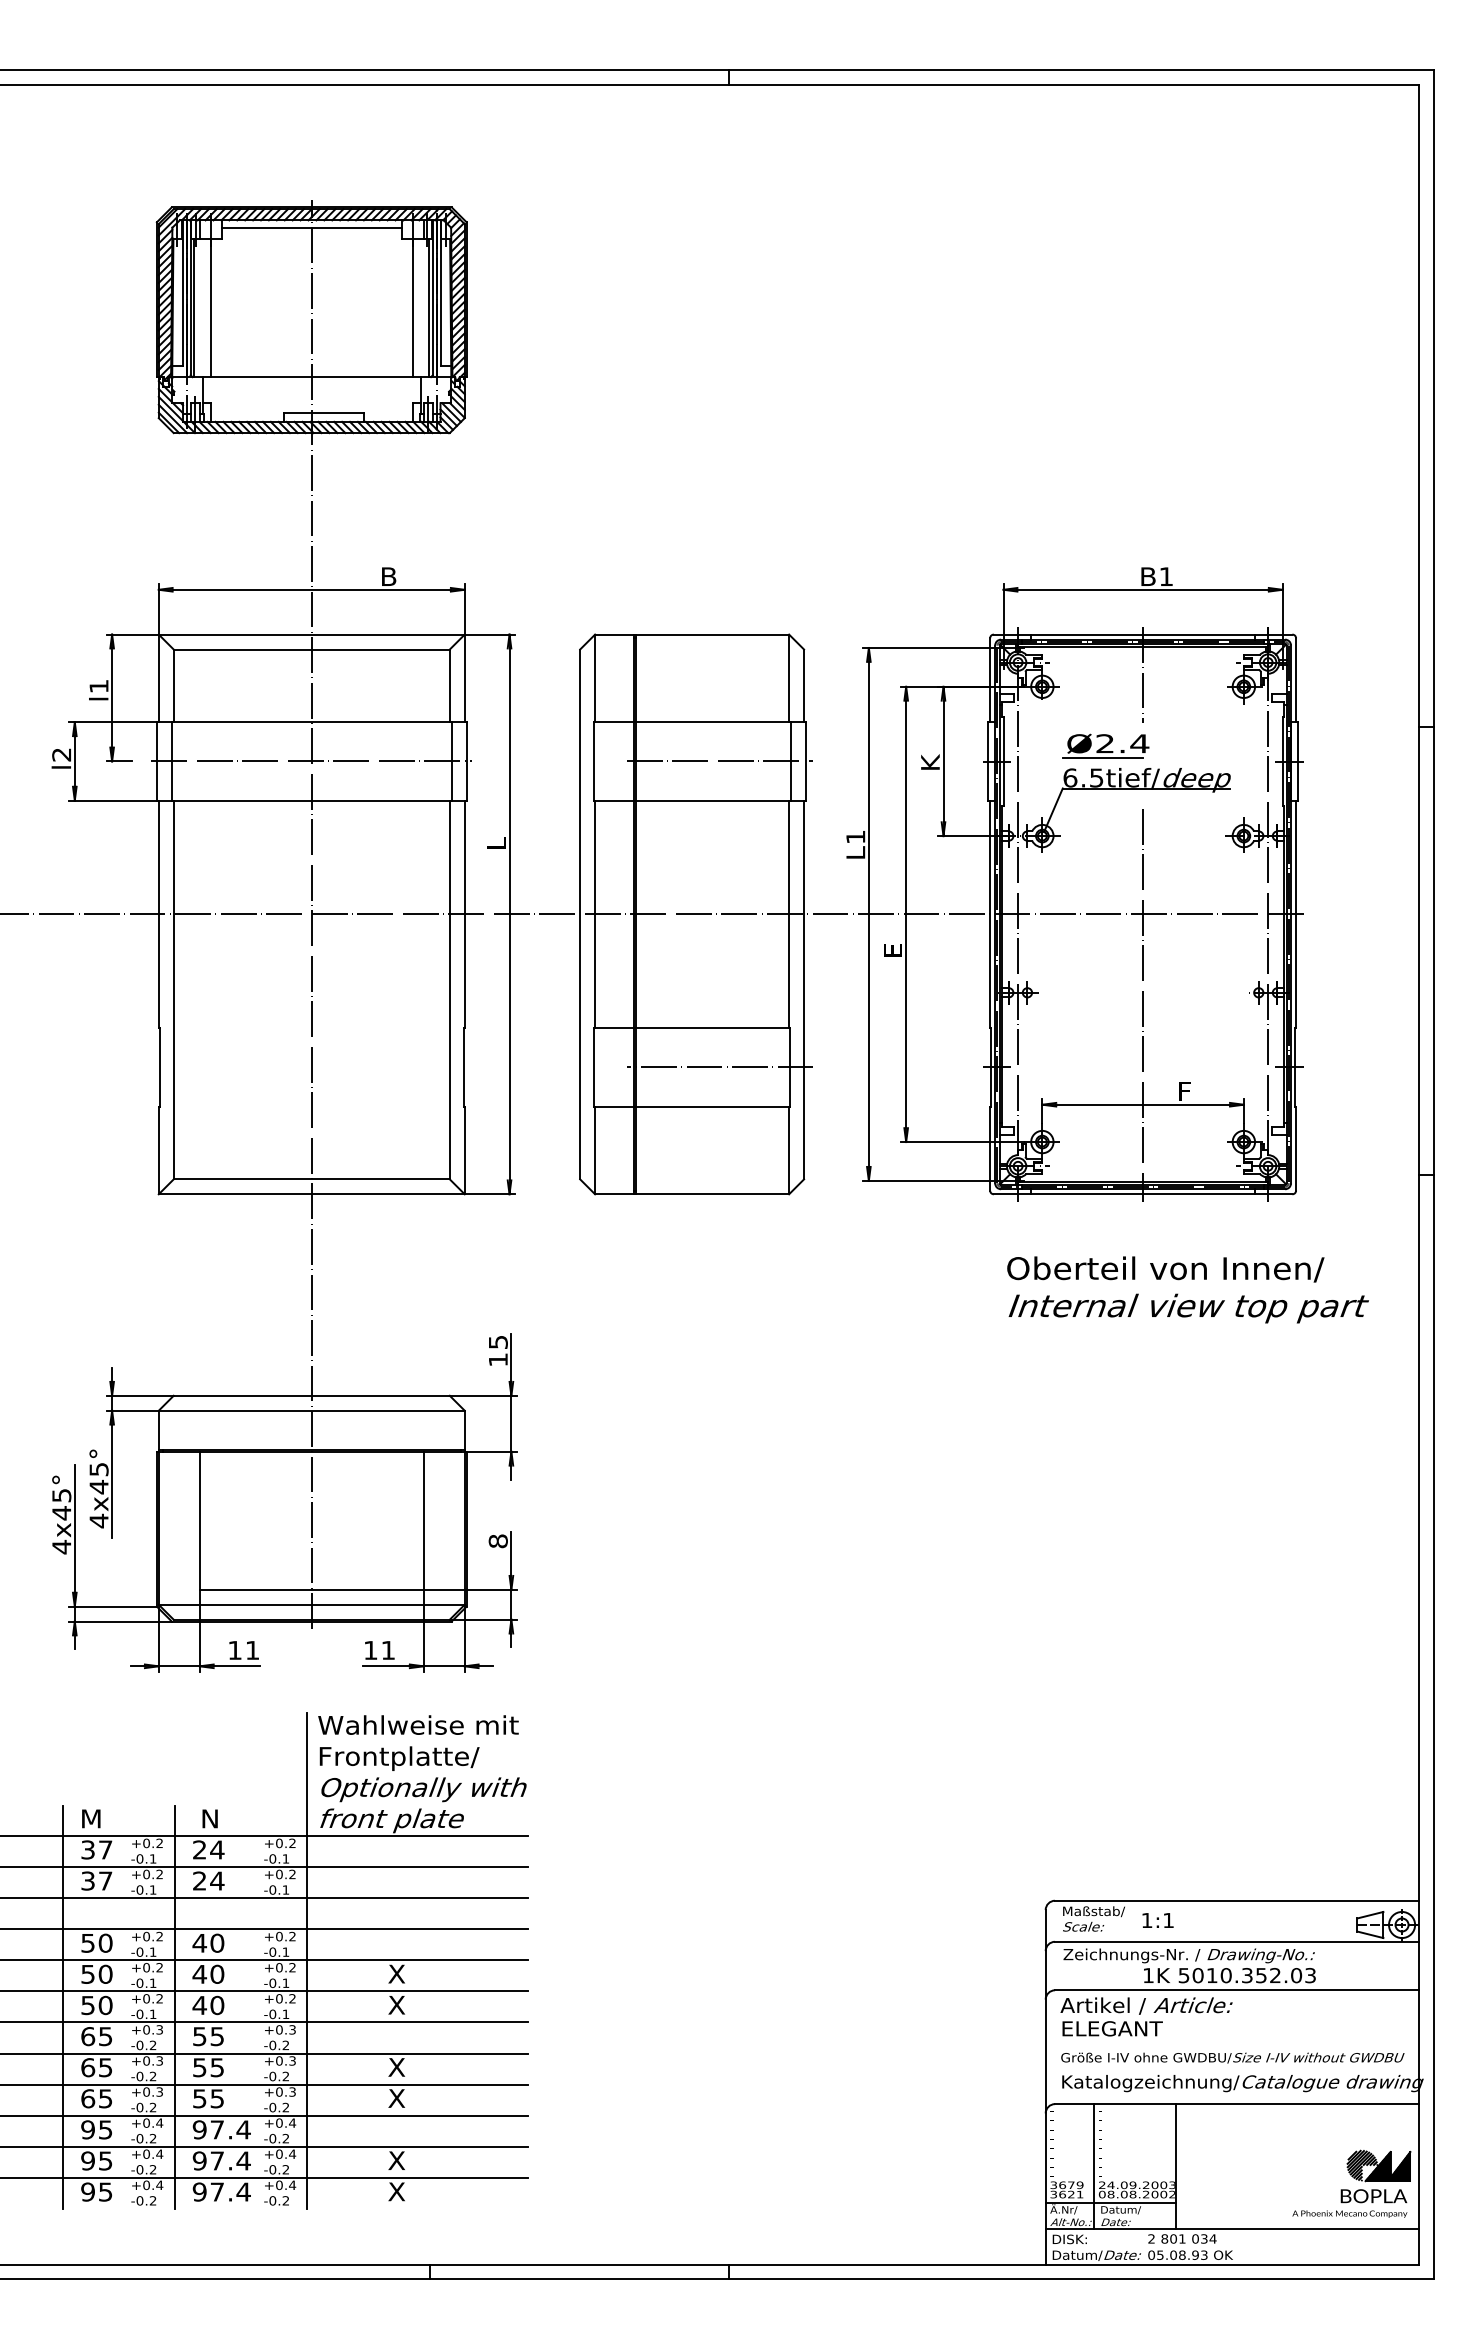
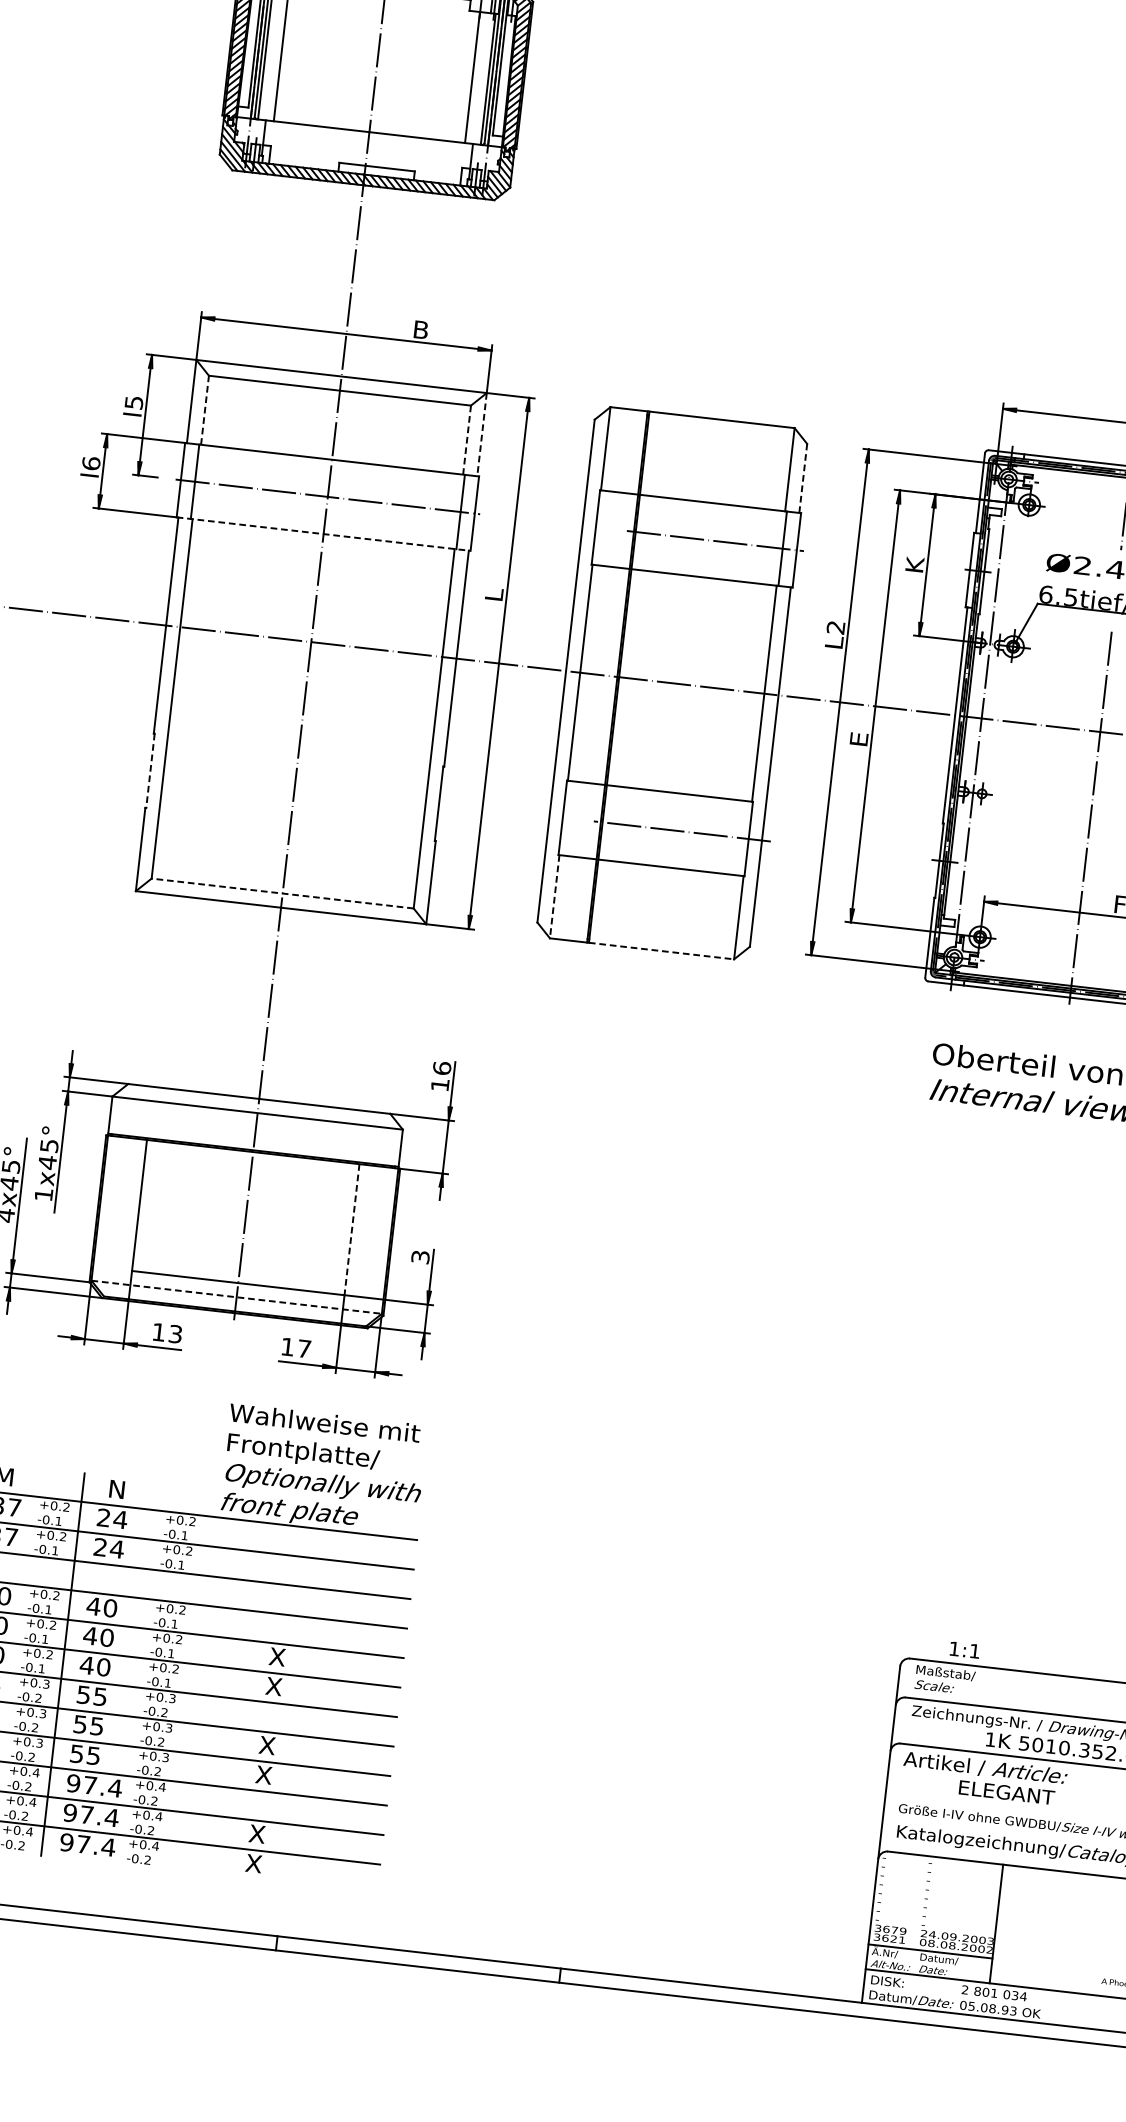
line: (464, 678) -> (481, 434), solid -> dashed
line: (173, 685) -> (204, 409), solid -> dashed
line: (804, 685) -> (803, 478), solid -> dashed
text: (98, 686) -> (133, 402), l1 -> l5
line: (449, 686) -> (466, 440), solid -> dashed
text: (61, 754) -> (91, 463), l2 -> l6
line: (1102, 758) -> (1078, 579), removed
line: (311, 800) -> (323, 533), solid -> dashed
text: (855, 837) -> (835, 627), L1 -> L2
line: (159, 1067) -> (150, 770), solid -> dashed
line: (595, 1150) -> (555, 896), solid -> dashed
line: (311, 1179) -> (282, 893), solid -> dashed
line: (713, 1194) -> (662, 951), solid -> dashed
text: (497, 1342) -> (441, 1068), 15 -> 16
text: (98, 1520) -> (43, 1194), 4x45° -> 1x45°
line: (423, 1521) -> (351, 1230), solid -> dashed
text: (497, 1541) -> (419, 1257), 8 -> 3
line: (311, 1604) -> (236, 1296), solid -> dashed
text: (252, 1650) -> (175, 1334), 11 -> 13
text: (388, 1650) -> (304, 1348), 11 -> 17
text: (1157, 1920) -> (964, 1650), moved
line: (307, 1960) -> (194, 1634), removed
text: (1112, 2028) -> (1006, 1792), moved
line: (1094, 2166) -> (918, 1915), removed

